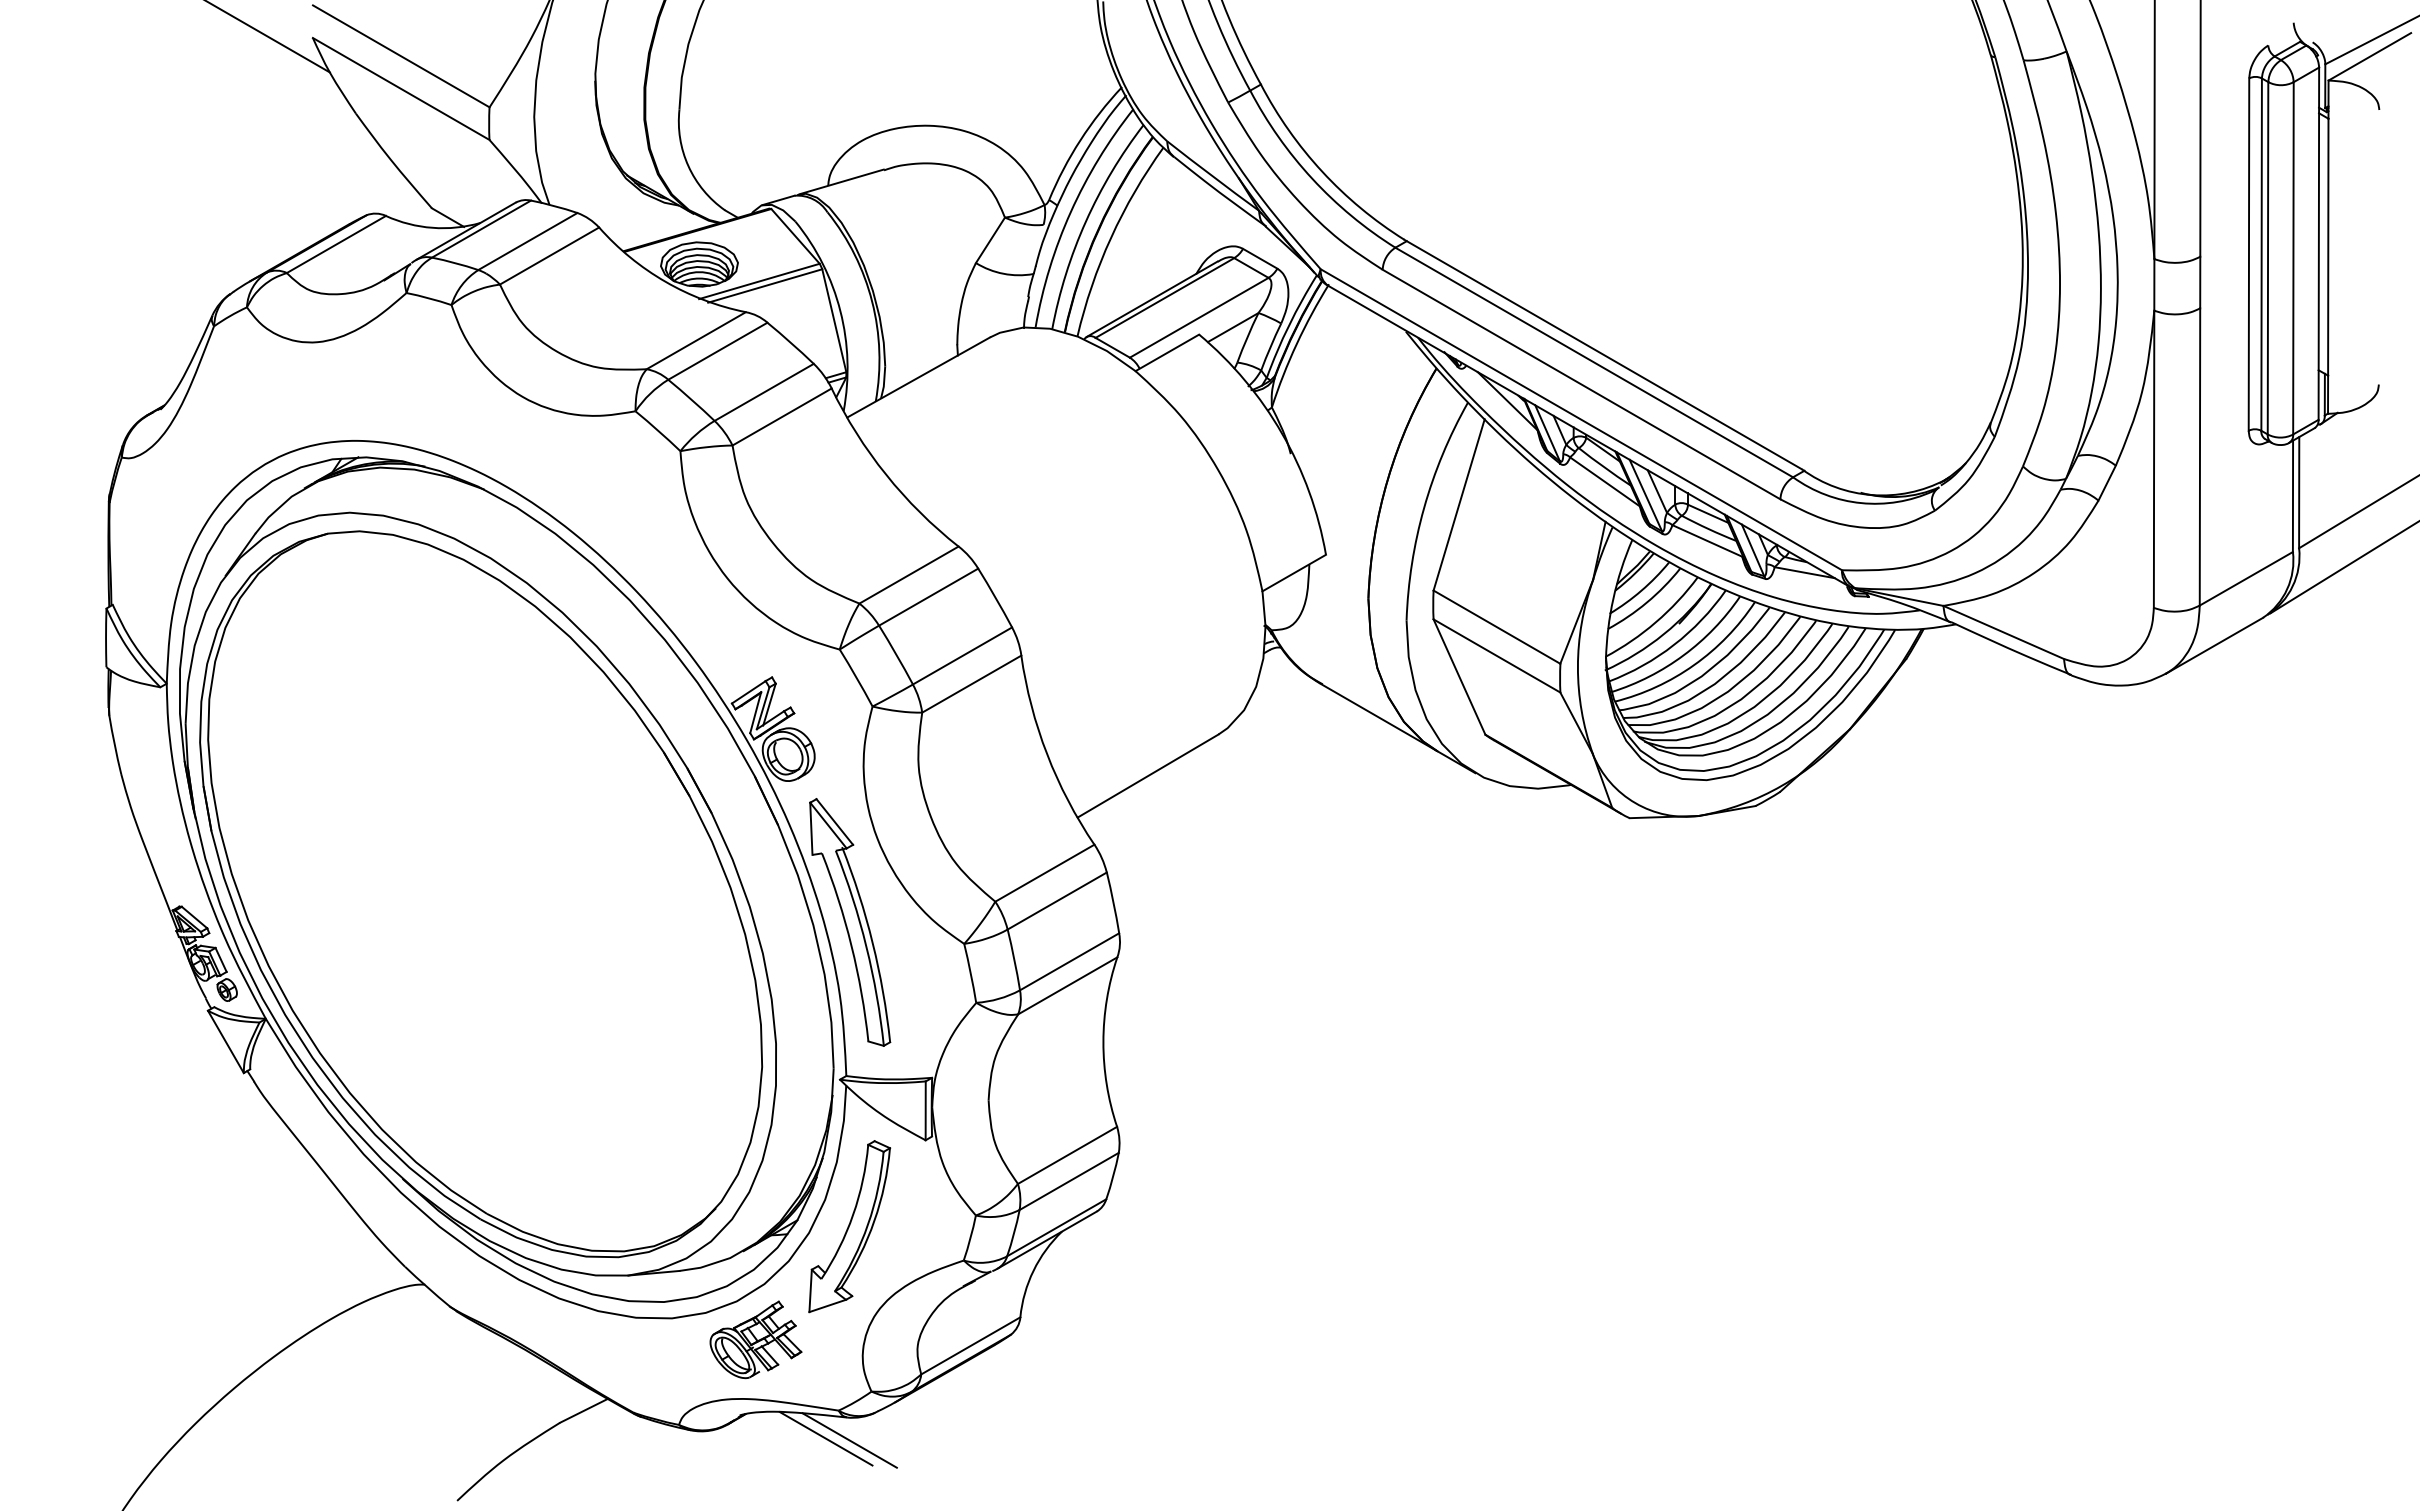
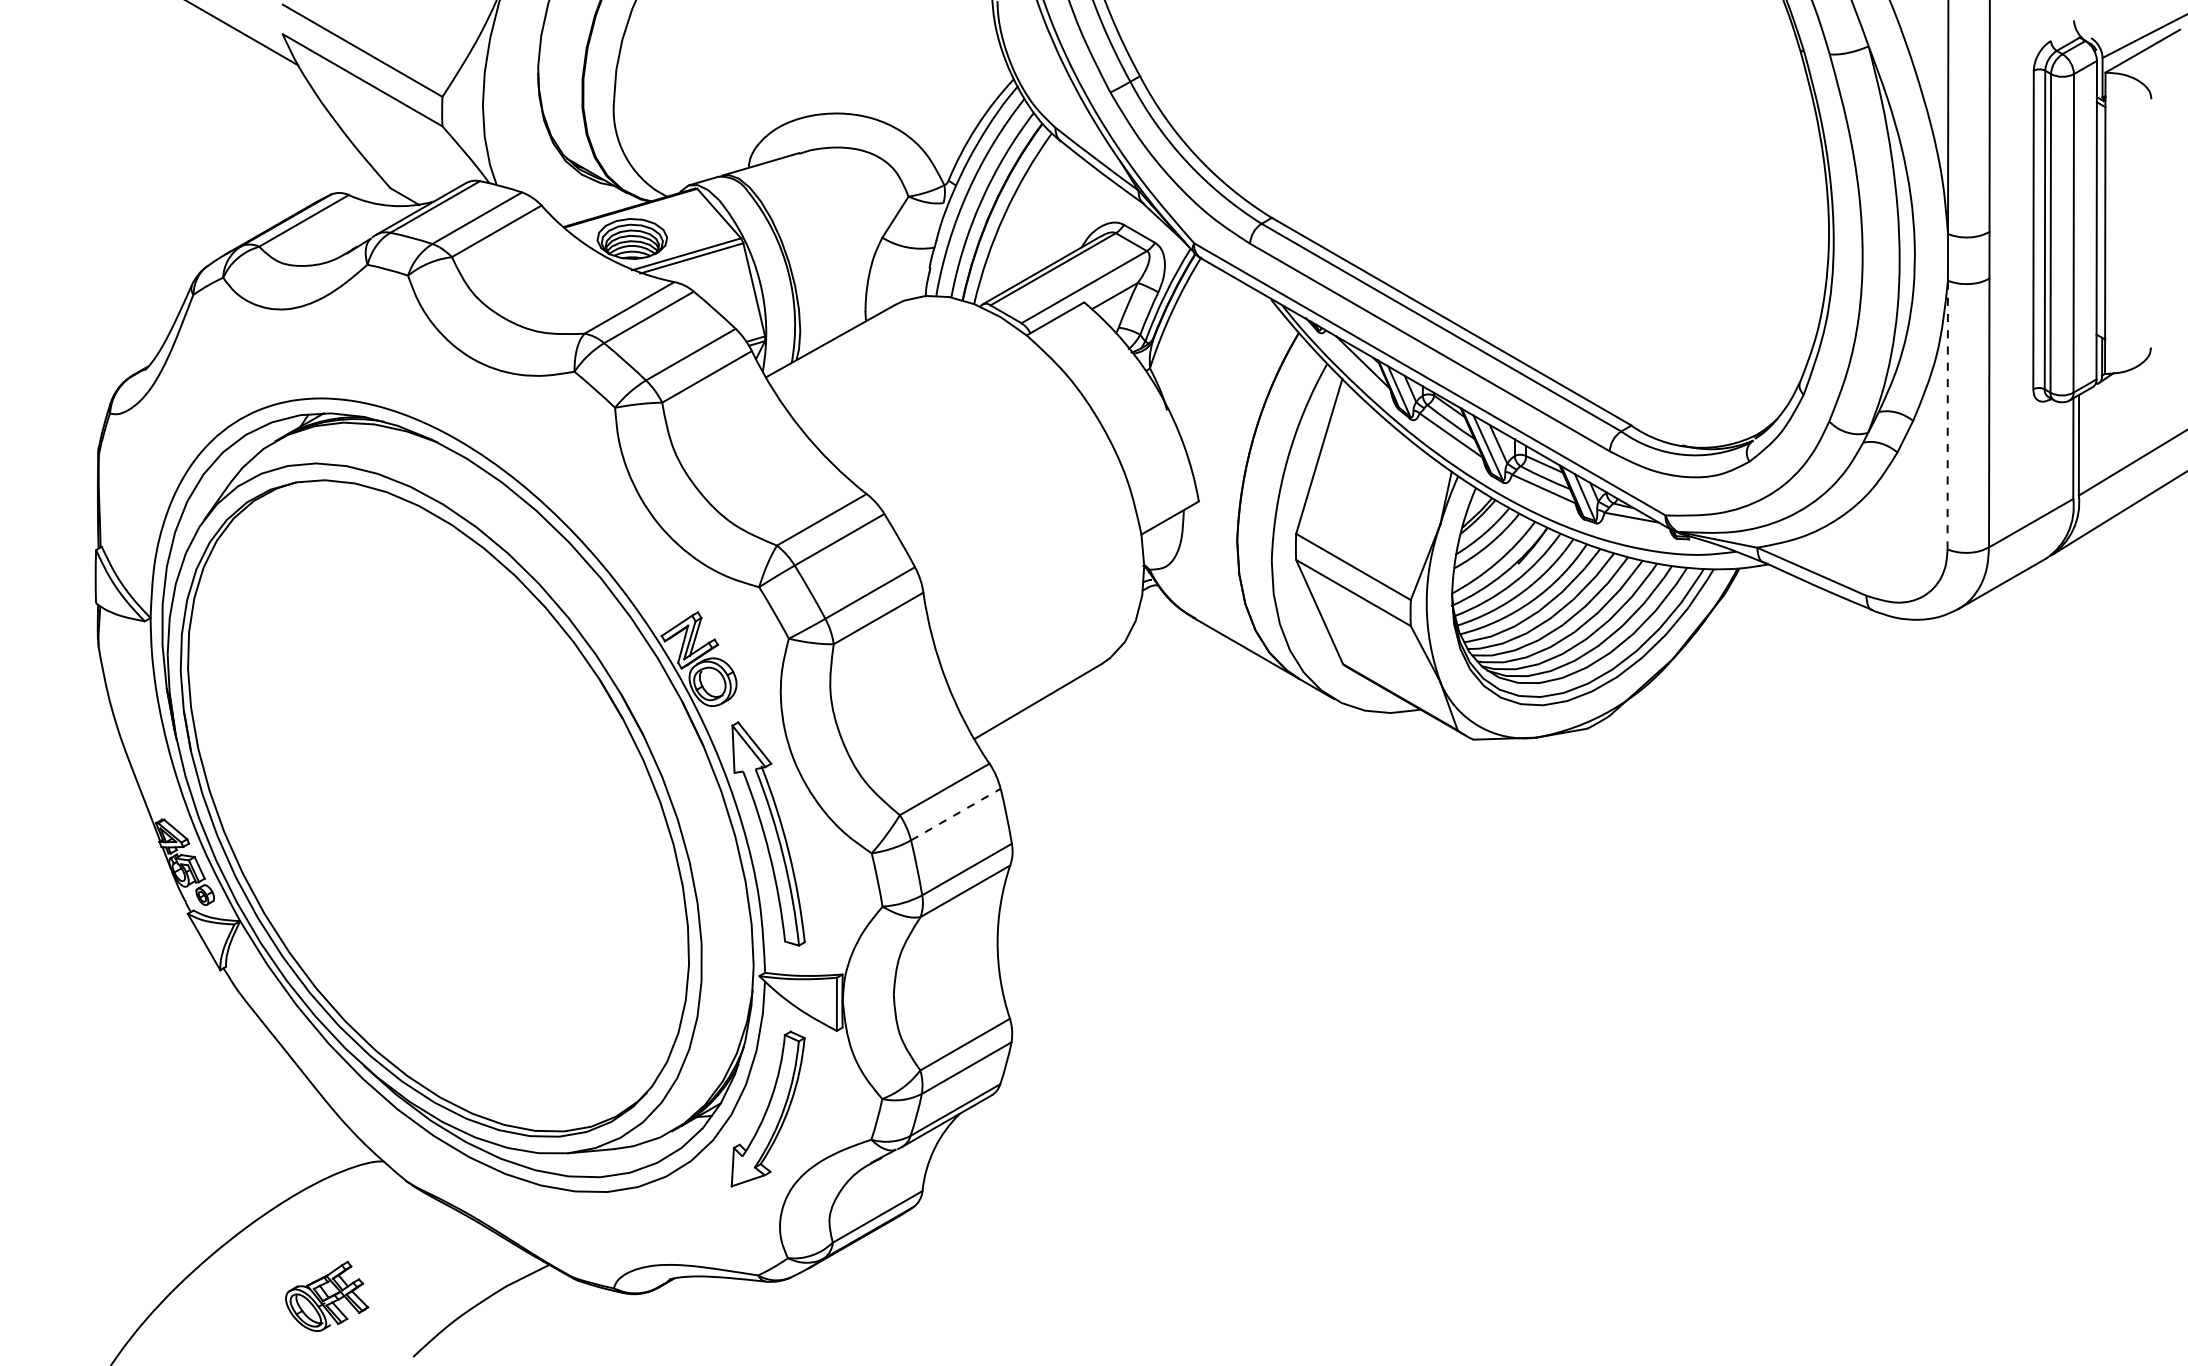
line: (2154, 459) -> (1948, 415), solid -> dashed
line: (1057, 900) -> (956, 814), solid -> dashed
part: (755, 1339) -> (326, 1296), moved
line: (825, 1438) -> (746, 1300), removed
line: (849, 1440) -> (767, 1302), removed

